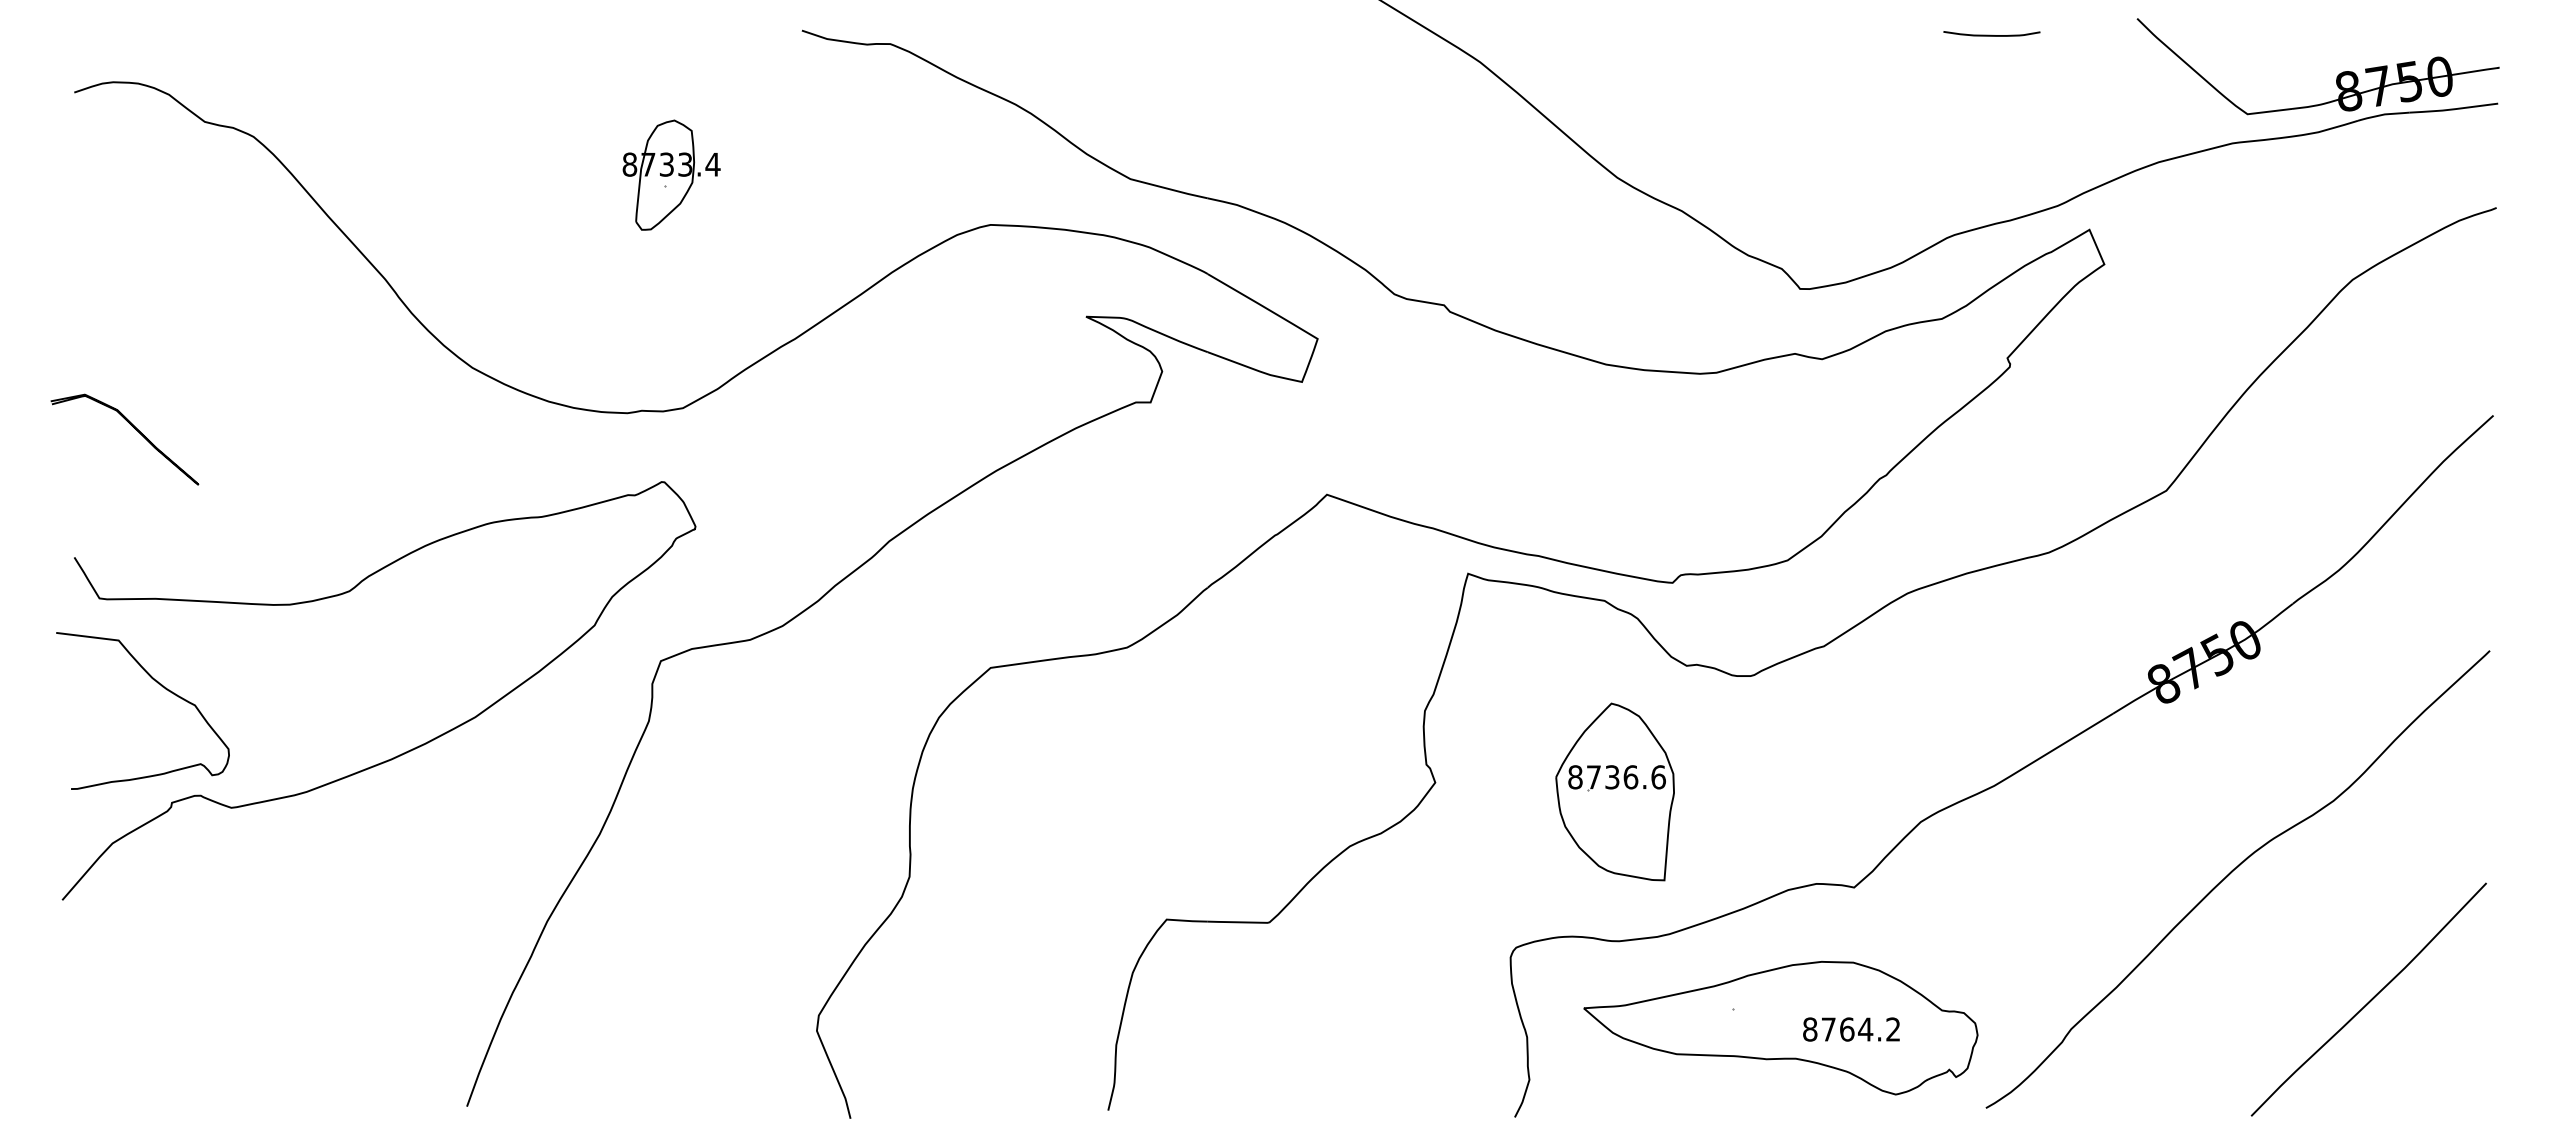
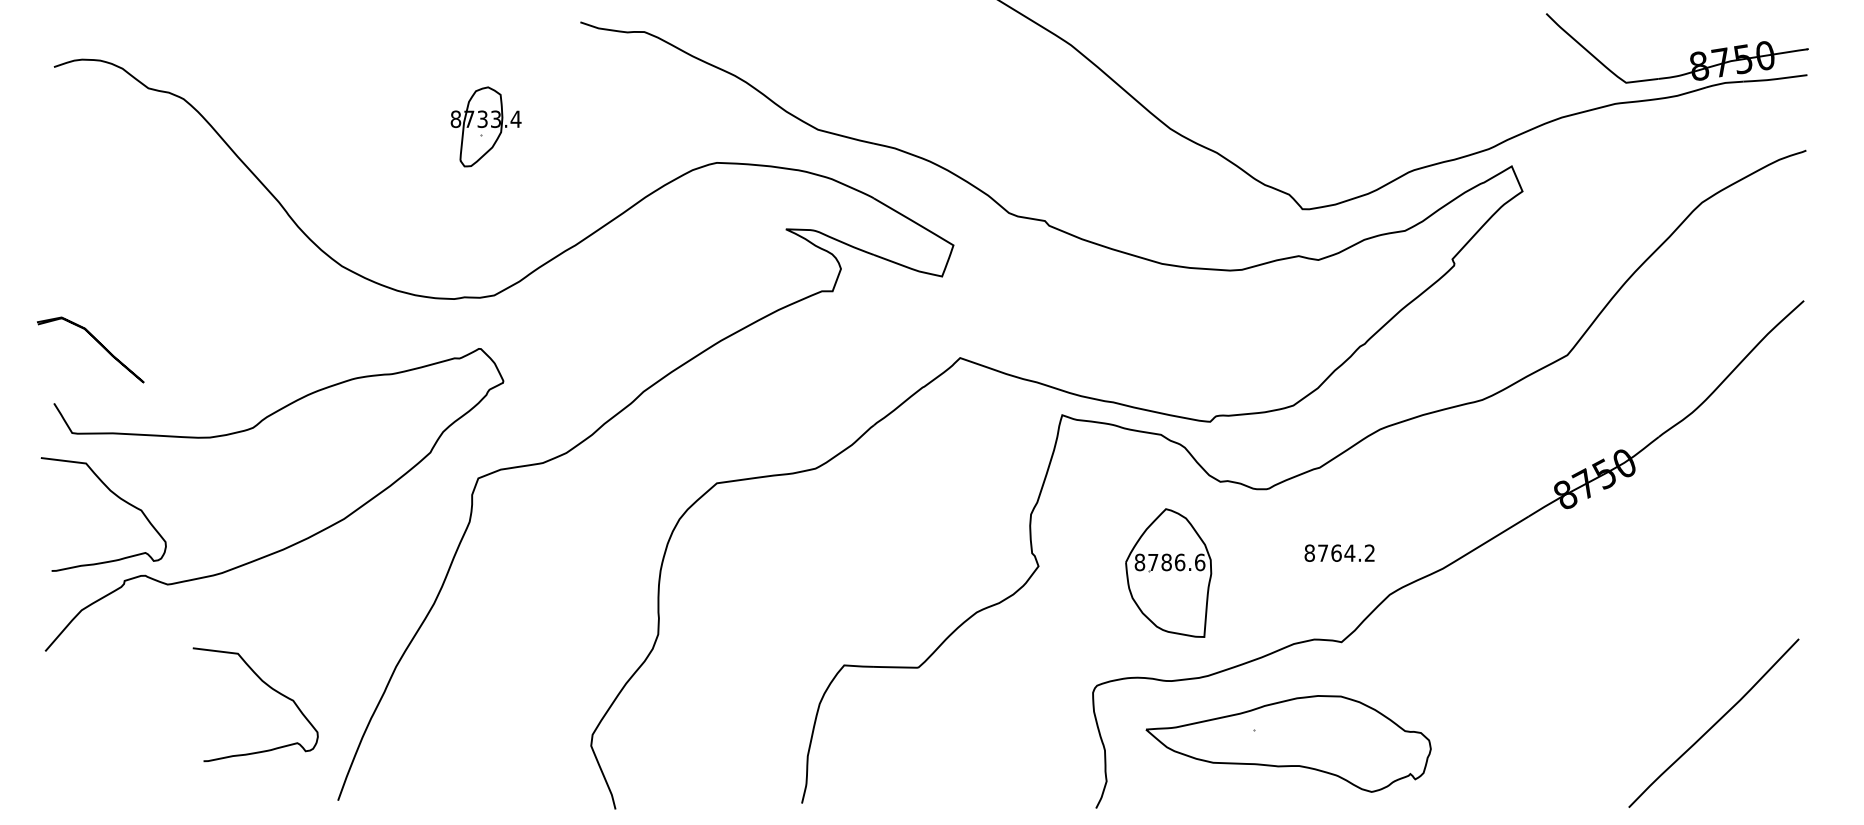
curve: (1991, 34) -> (1440, 25), removed
curve: (134, 428) -> (97, 341), moved
text: (1612, 777) -> (1166, 562), 8736.6 -> 8786.6
curve: (2231, 873) -> (1614, 632), removed
curve: (372, 950) -> (269, 687), added
text: (1851, 1029) -> (1339, 553), moved

